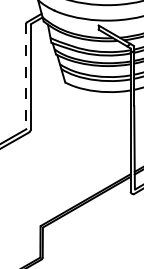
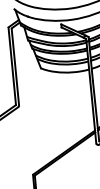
line: (26, 76) -> (12, 66), dashed -> solid

